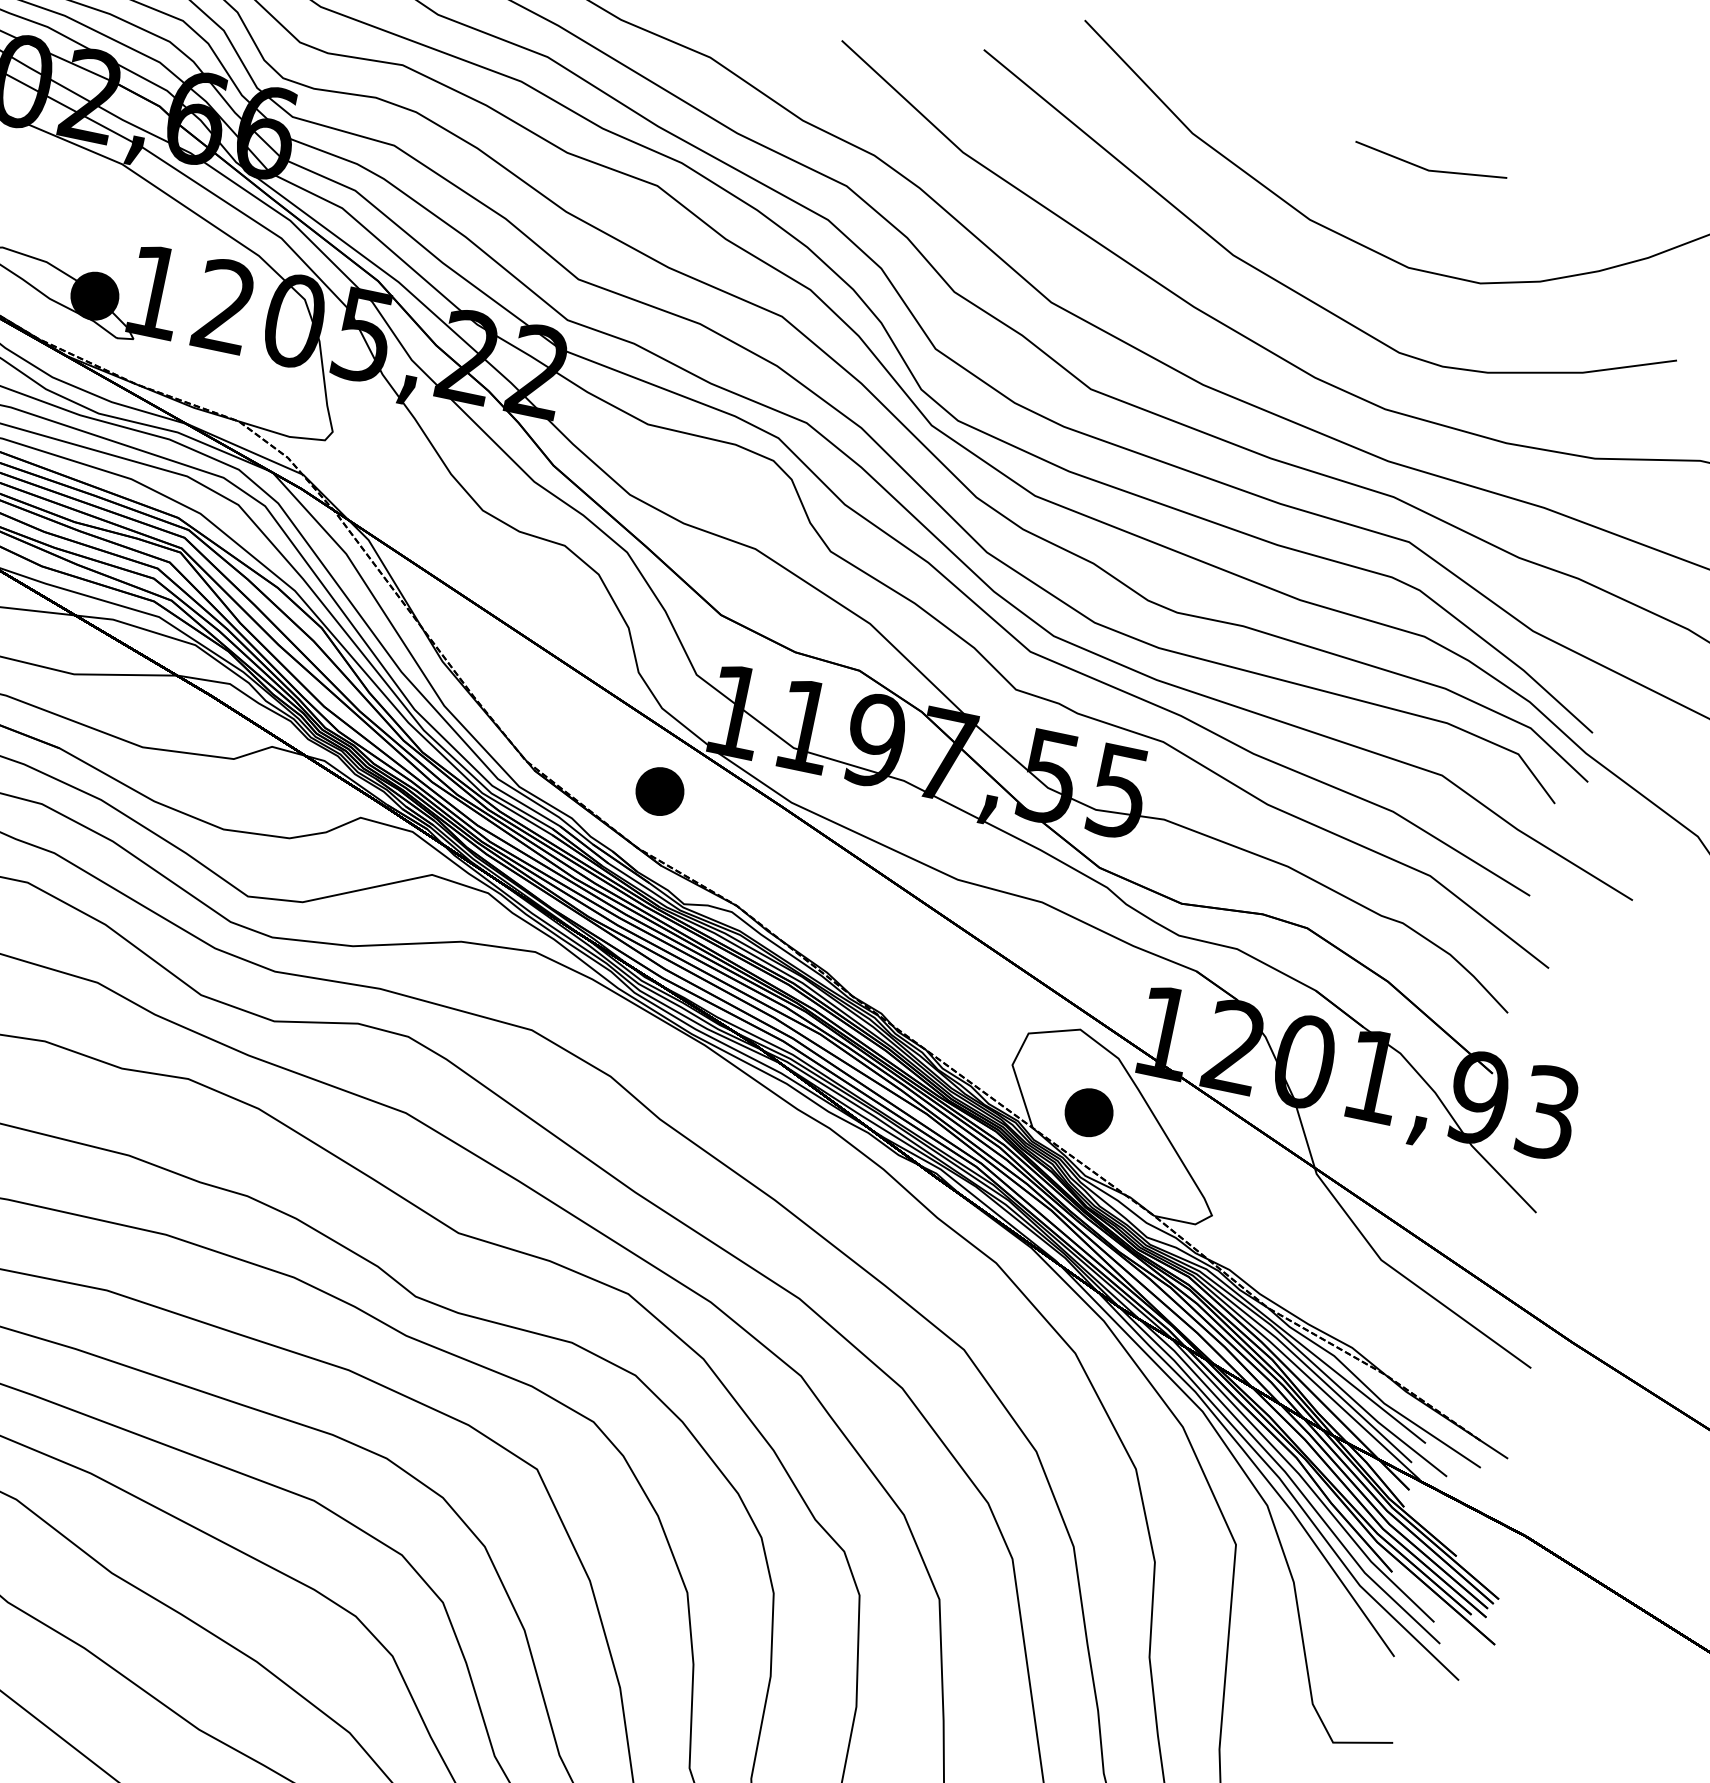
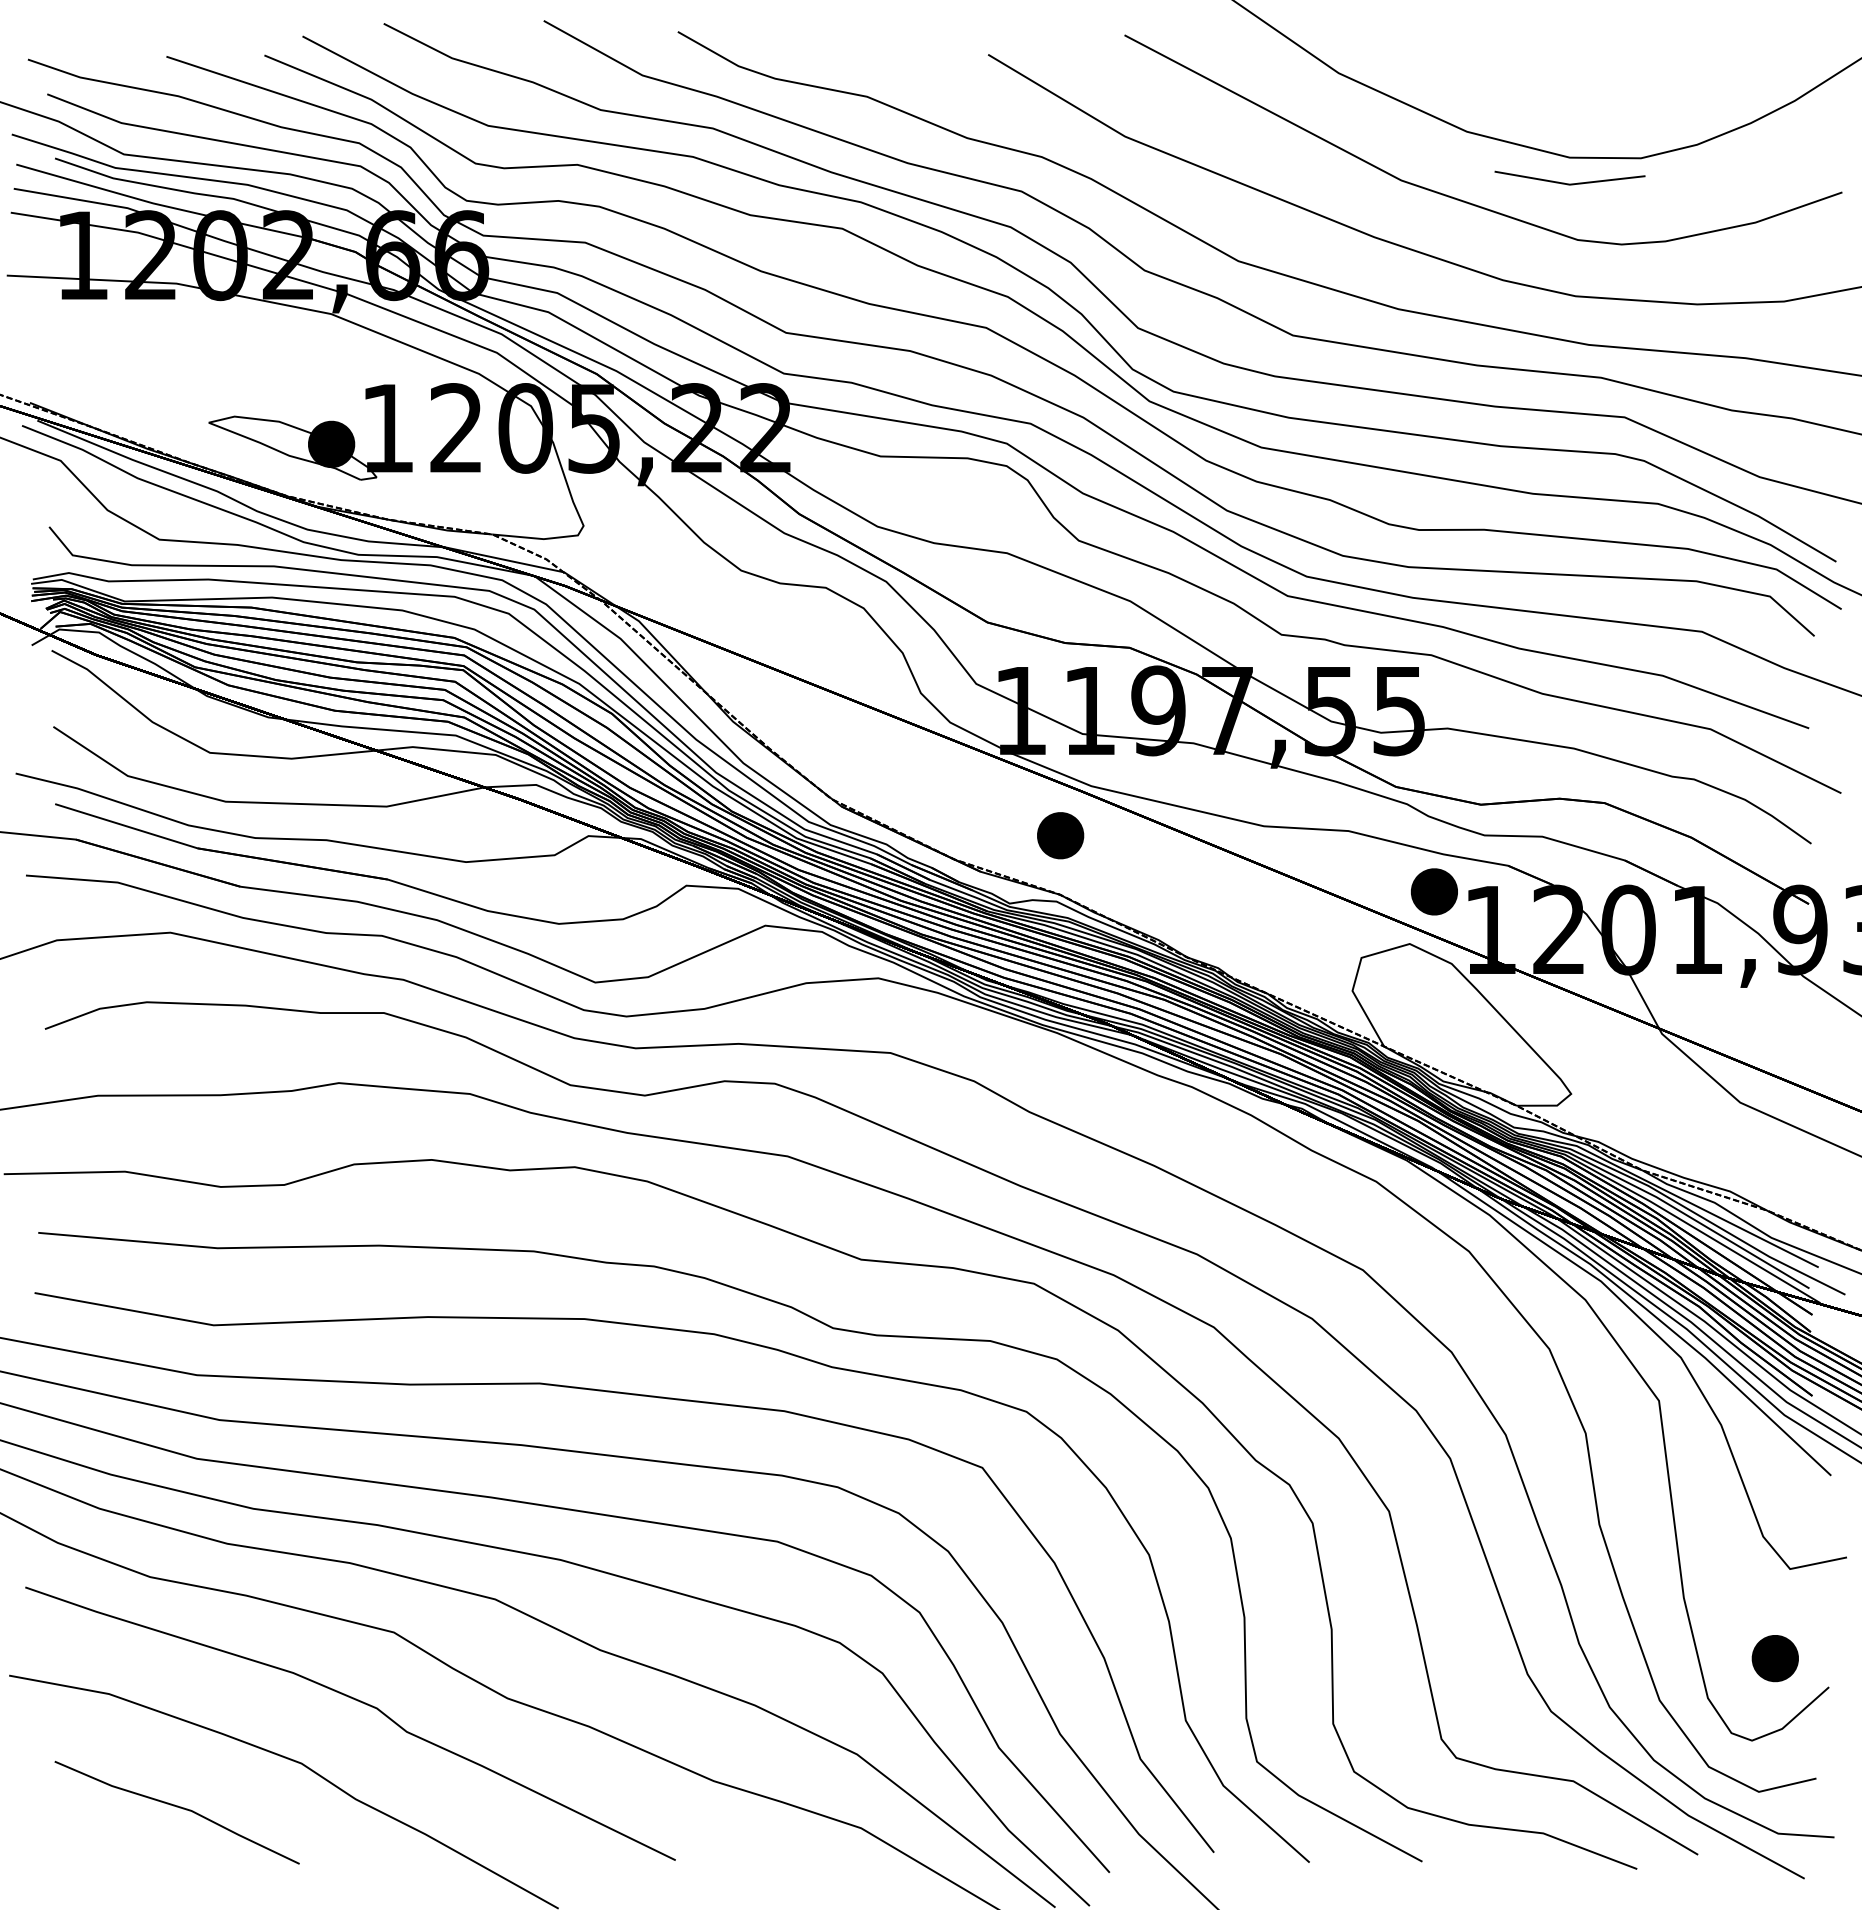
line: (1428, 169) -> (1569, 183), moved
part: (659, 791) -> (1060, 835), moved
part: (1089, 1112) -> (1434, 891), moved

